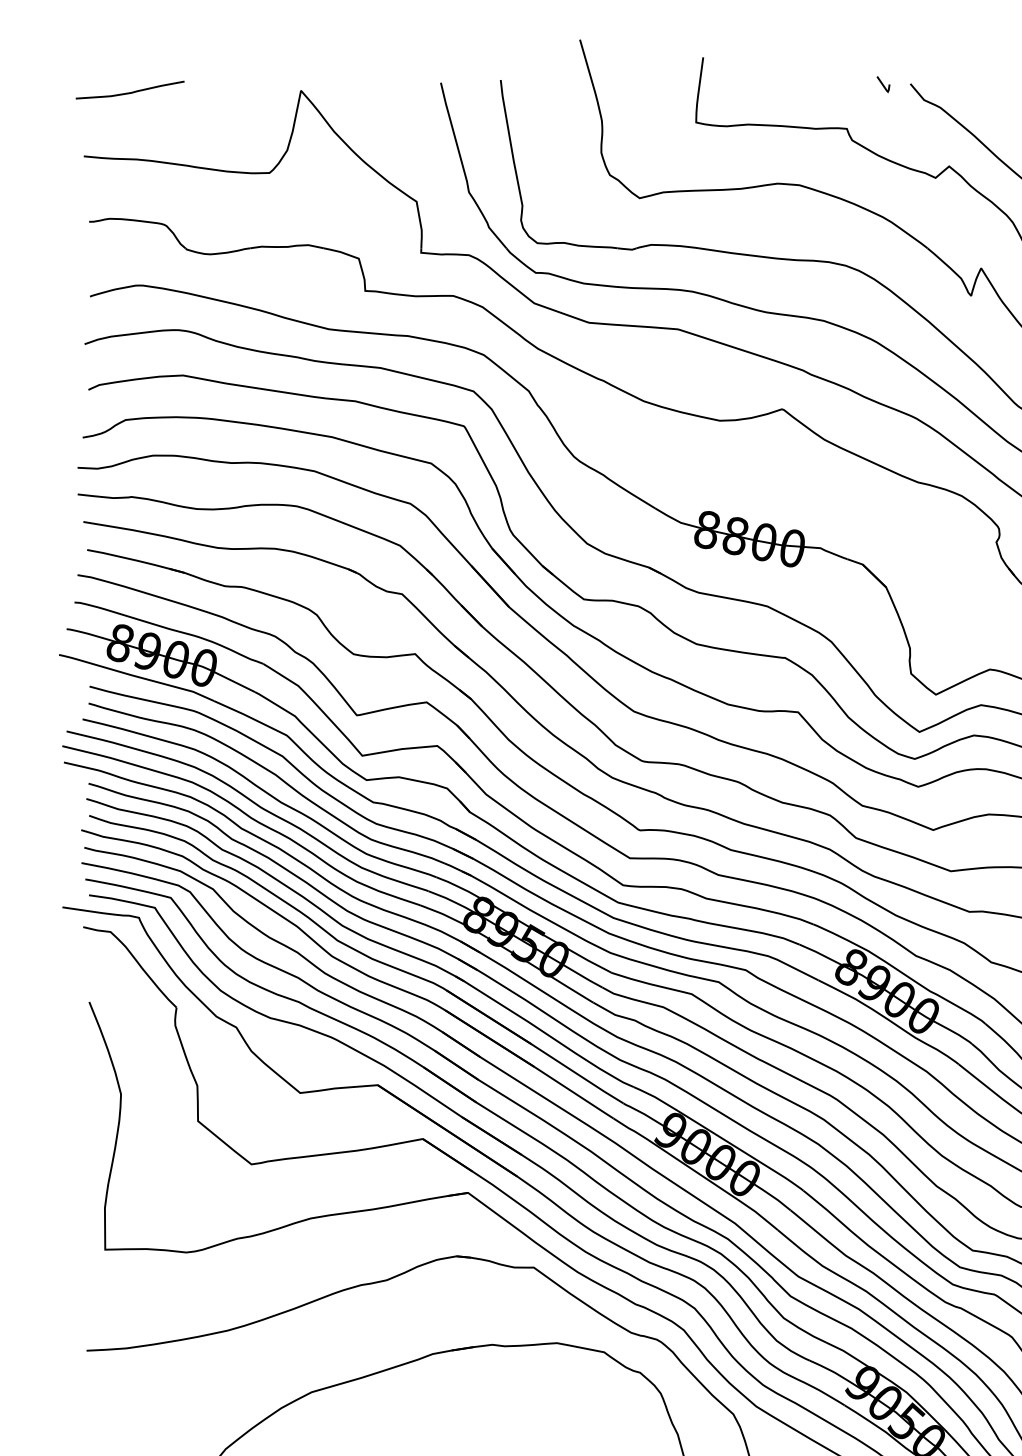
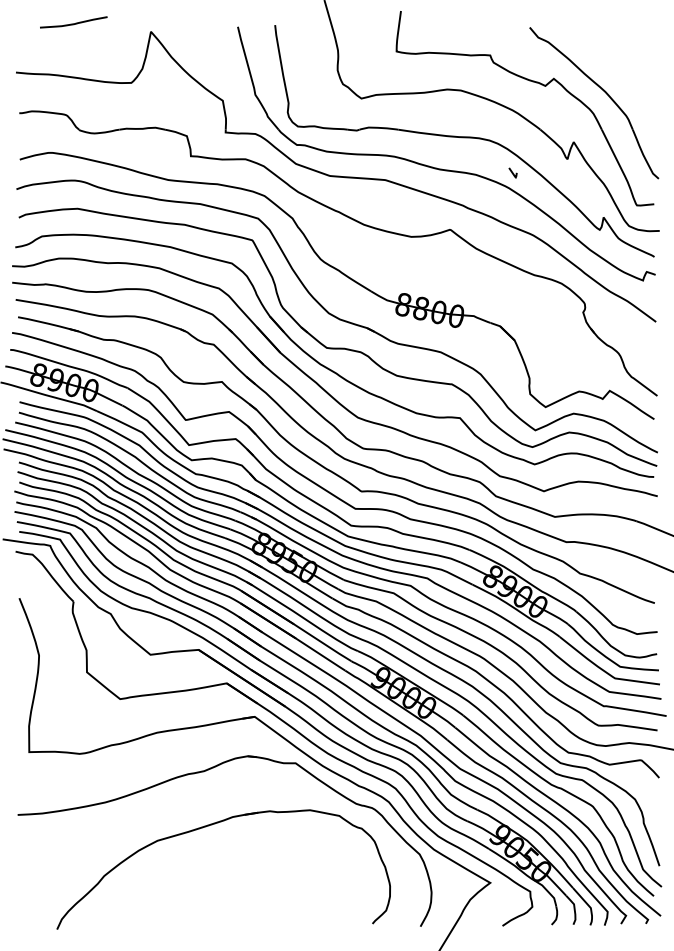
line: (882, 83) -> (512, 172), moved
curve: (129, 91) -> (73, 23), moved

